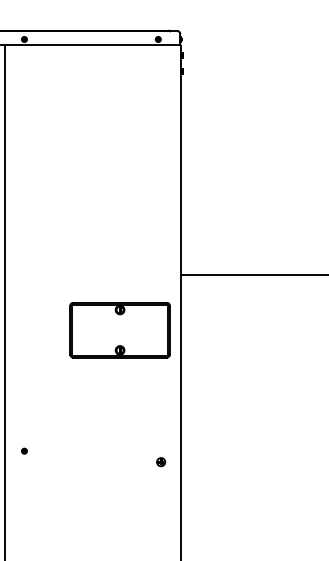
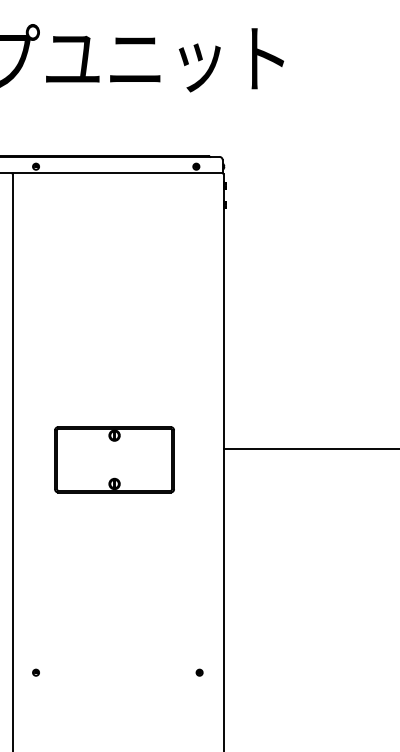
part: (120, 329) -> (114, 459), moved
part: (23, 451) -> (35, 672), moved
part: (160, 461) -> (199, 672), size x0.62

